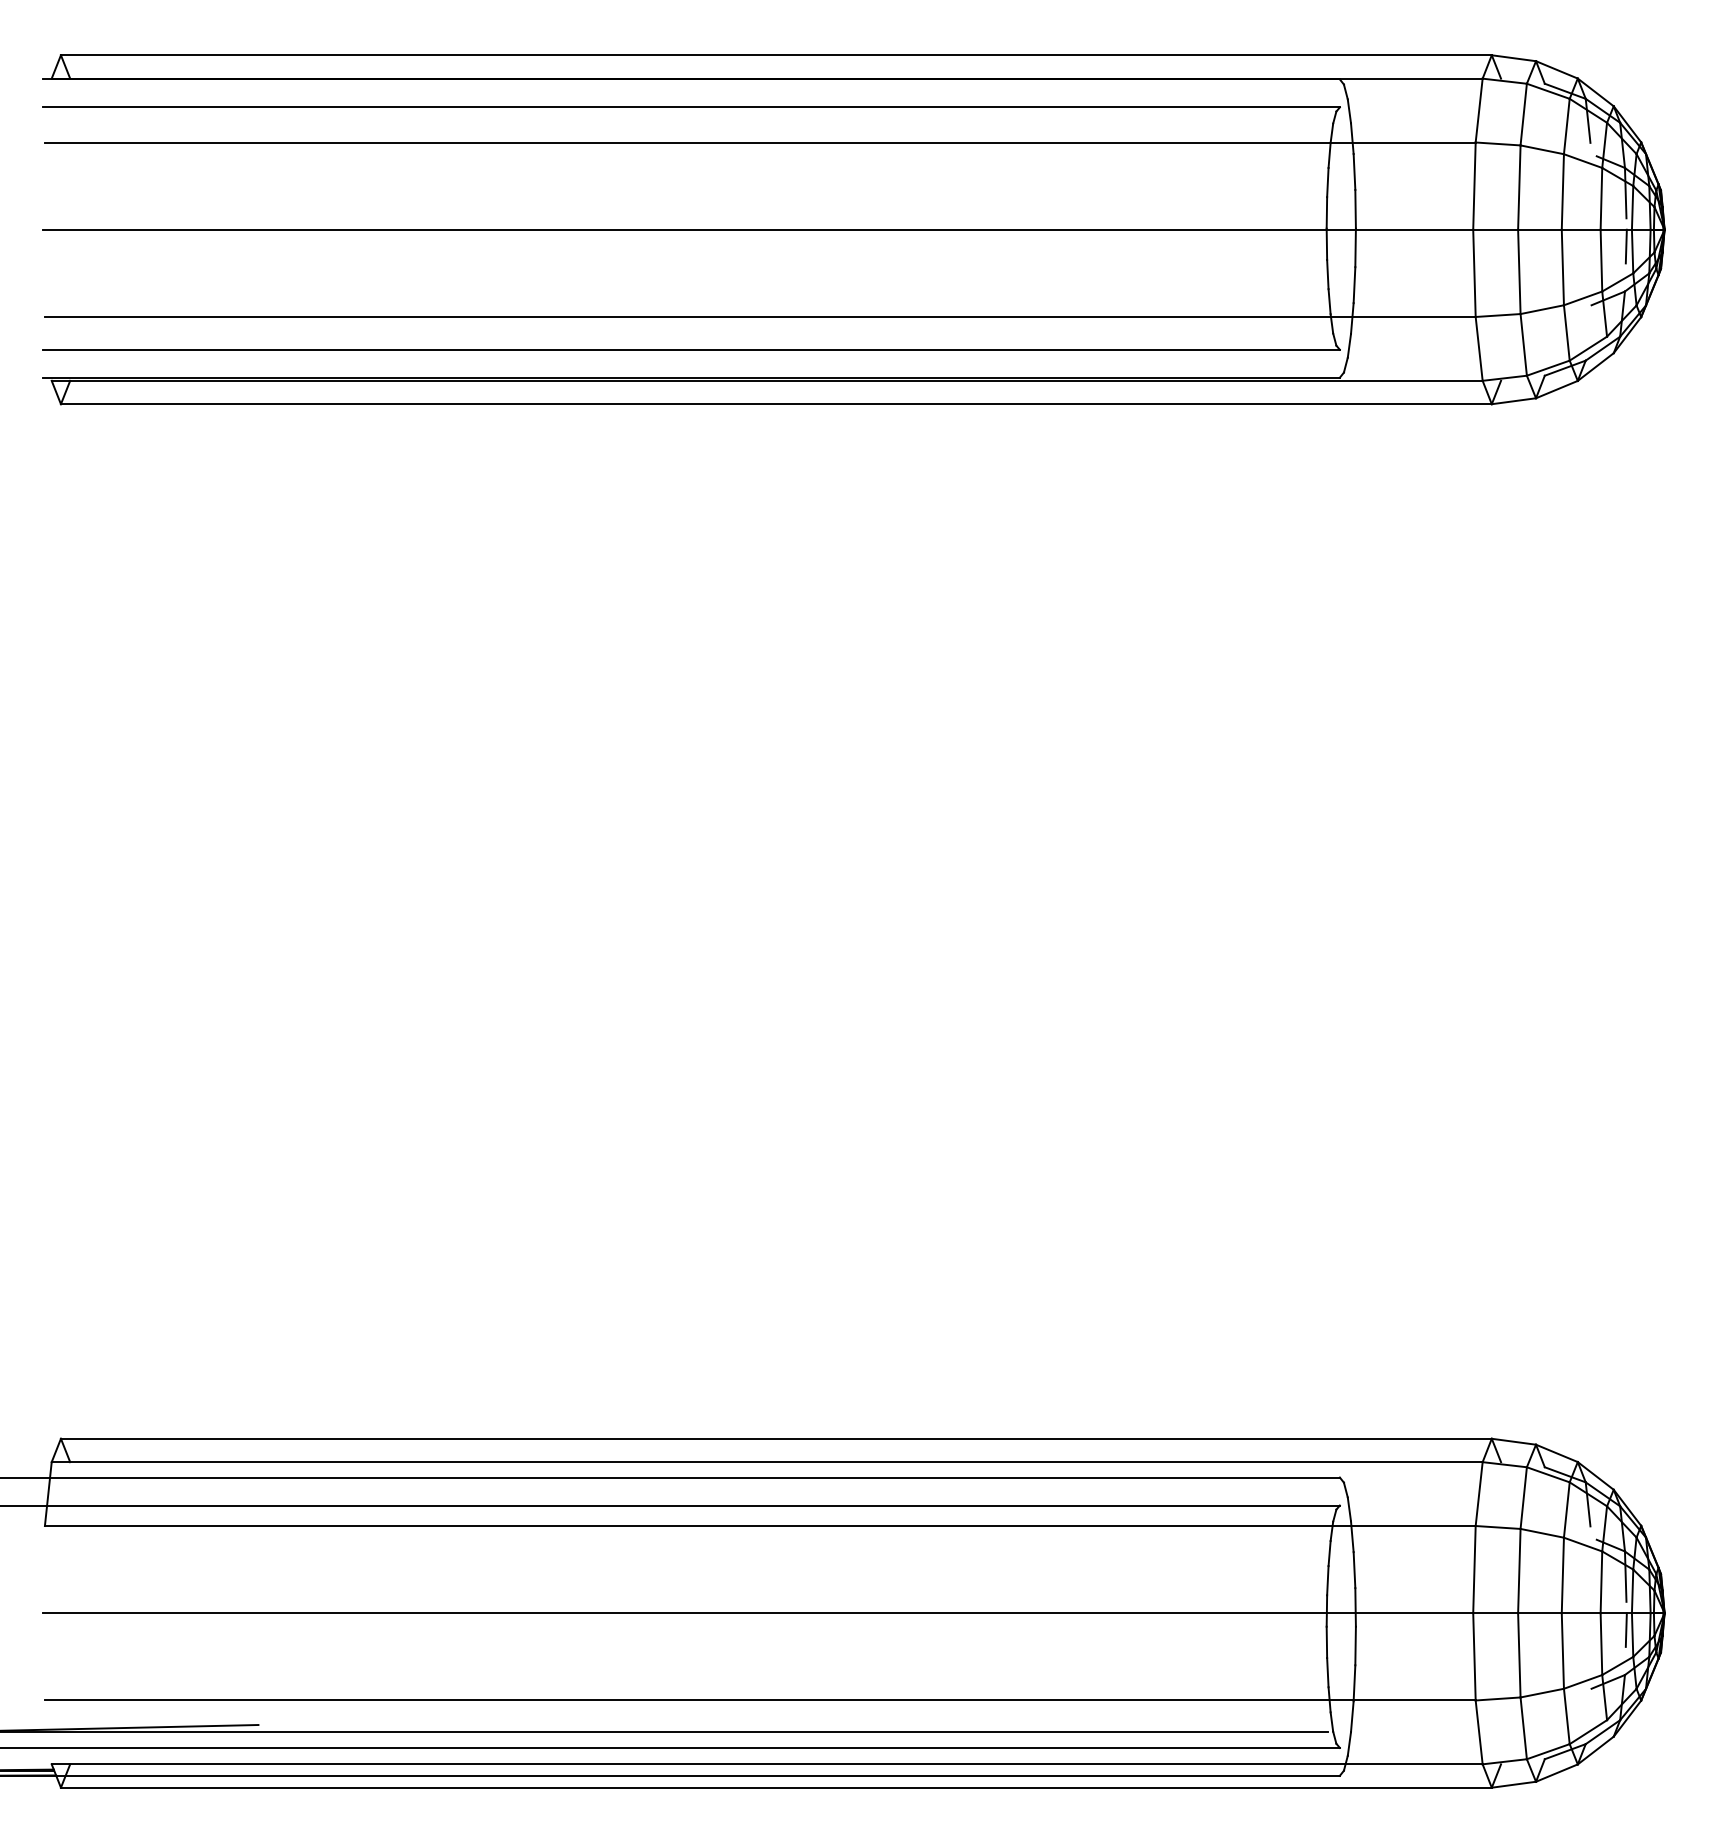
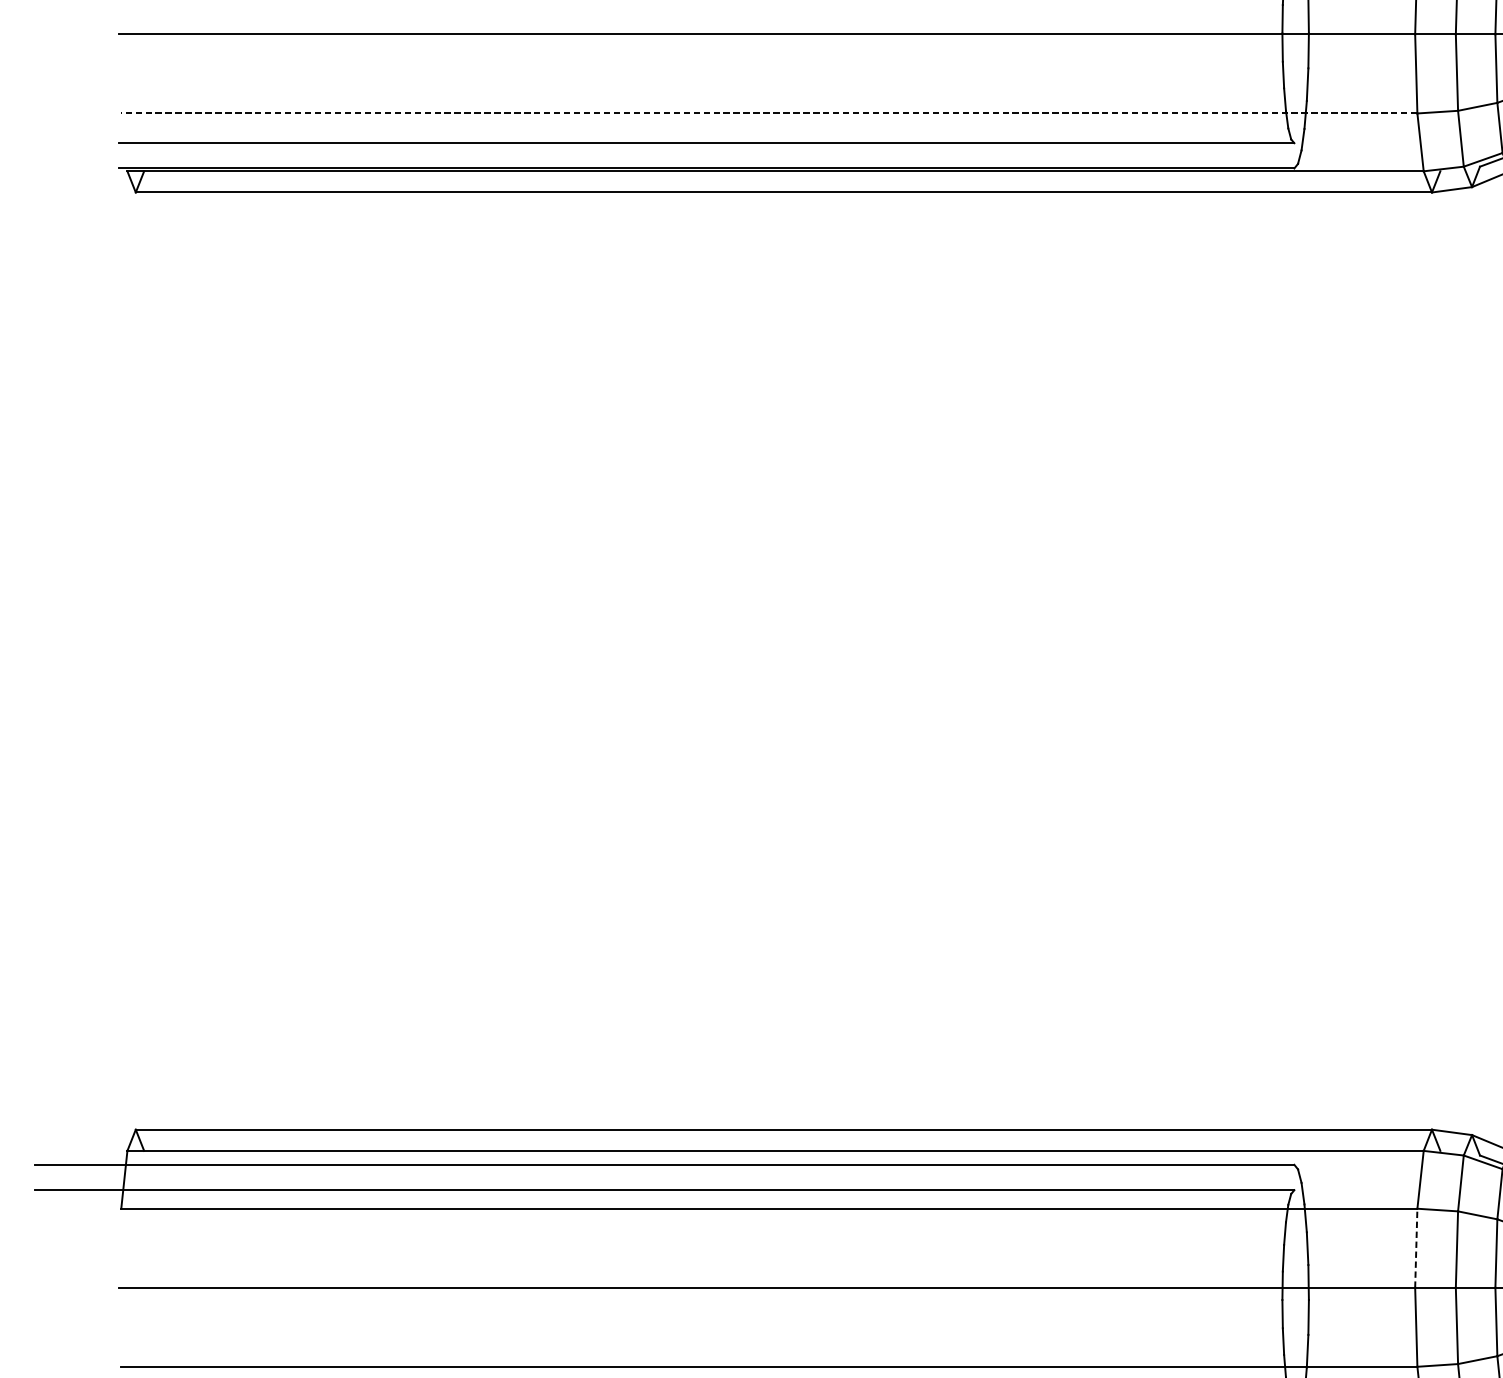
line: (759, 316) -> (768, 113), solid -> dashed
line: (1474, 1569) -> (1416, 1248), solid -> dashed

